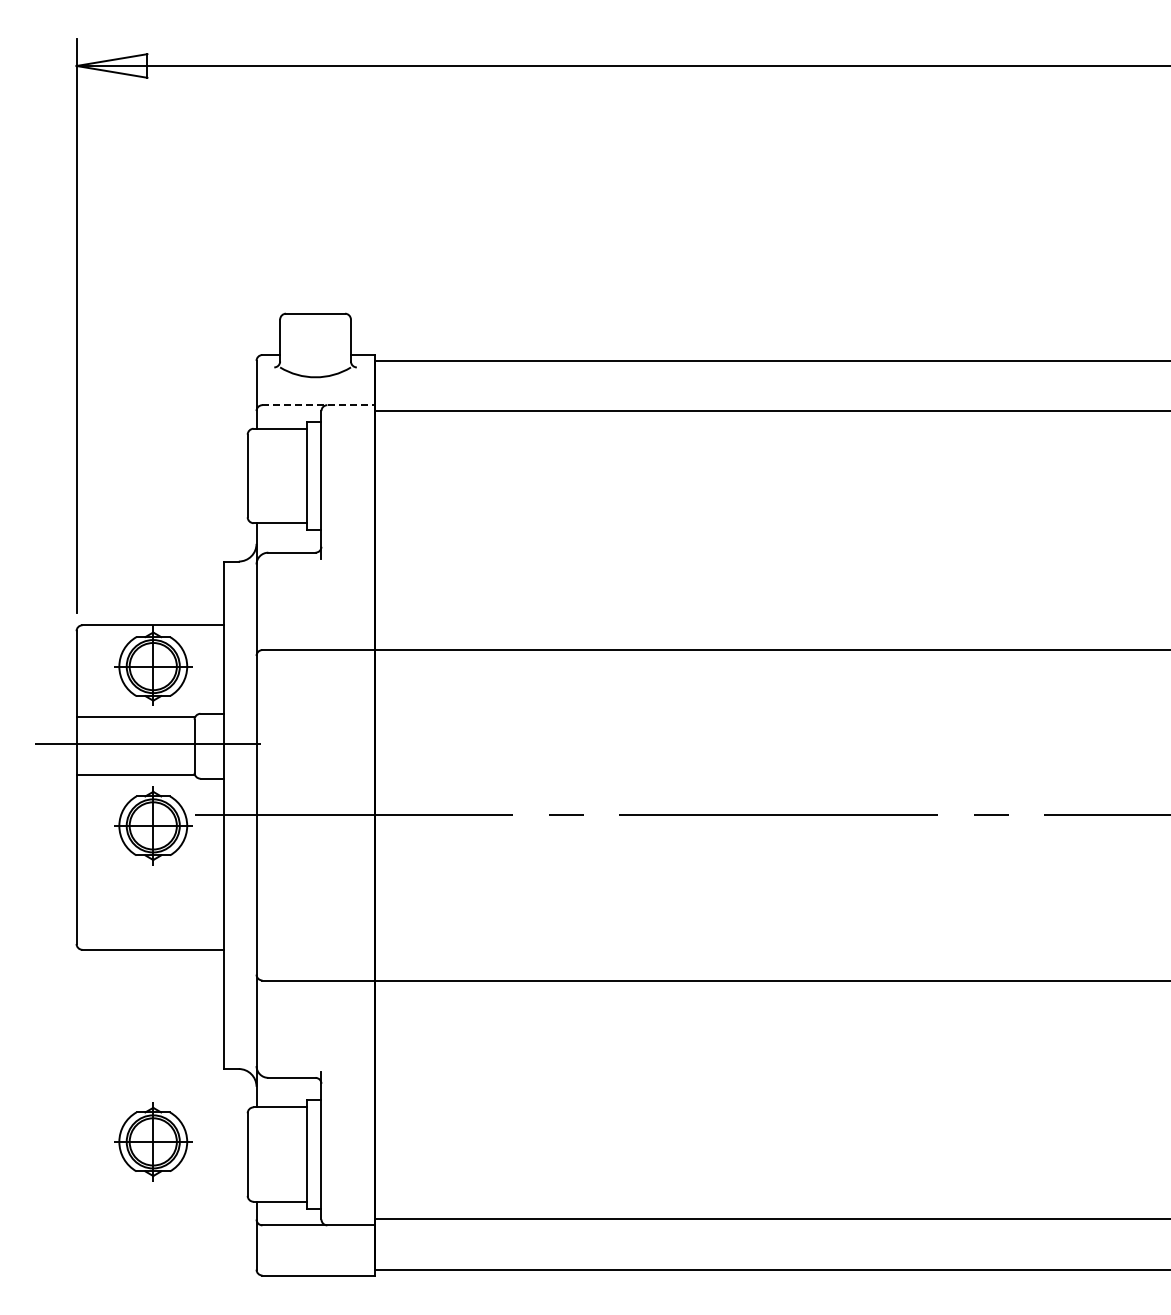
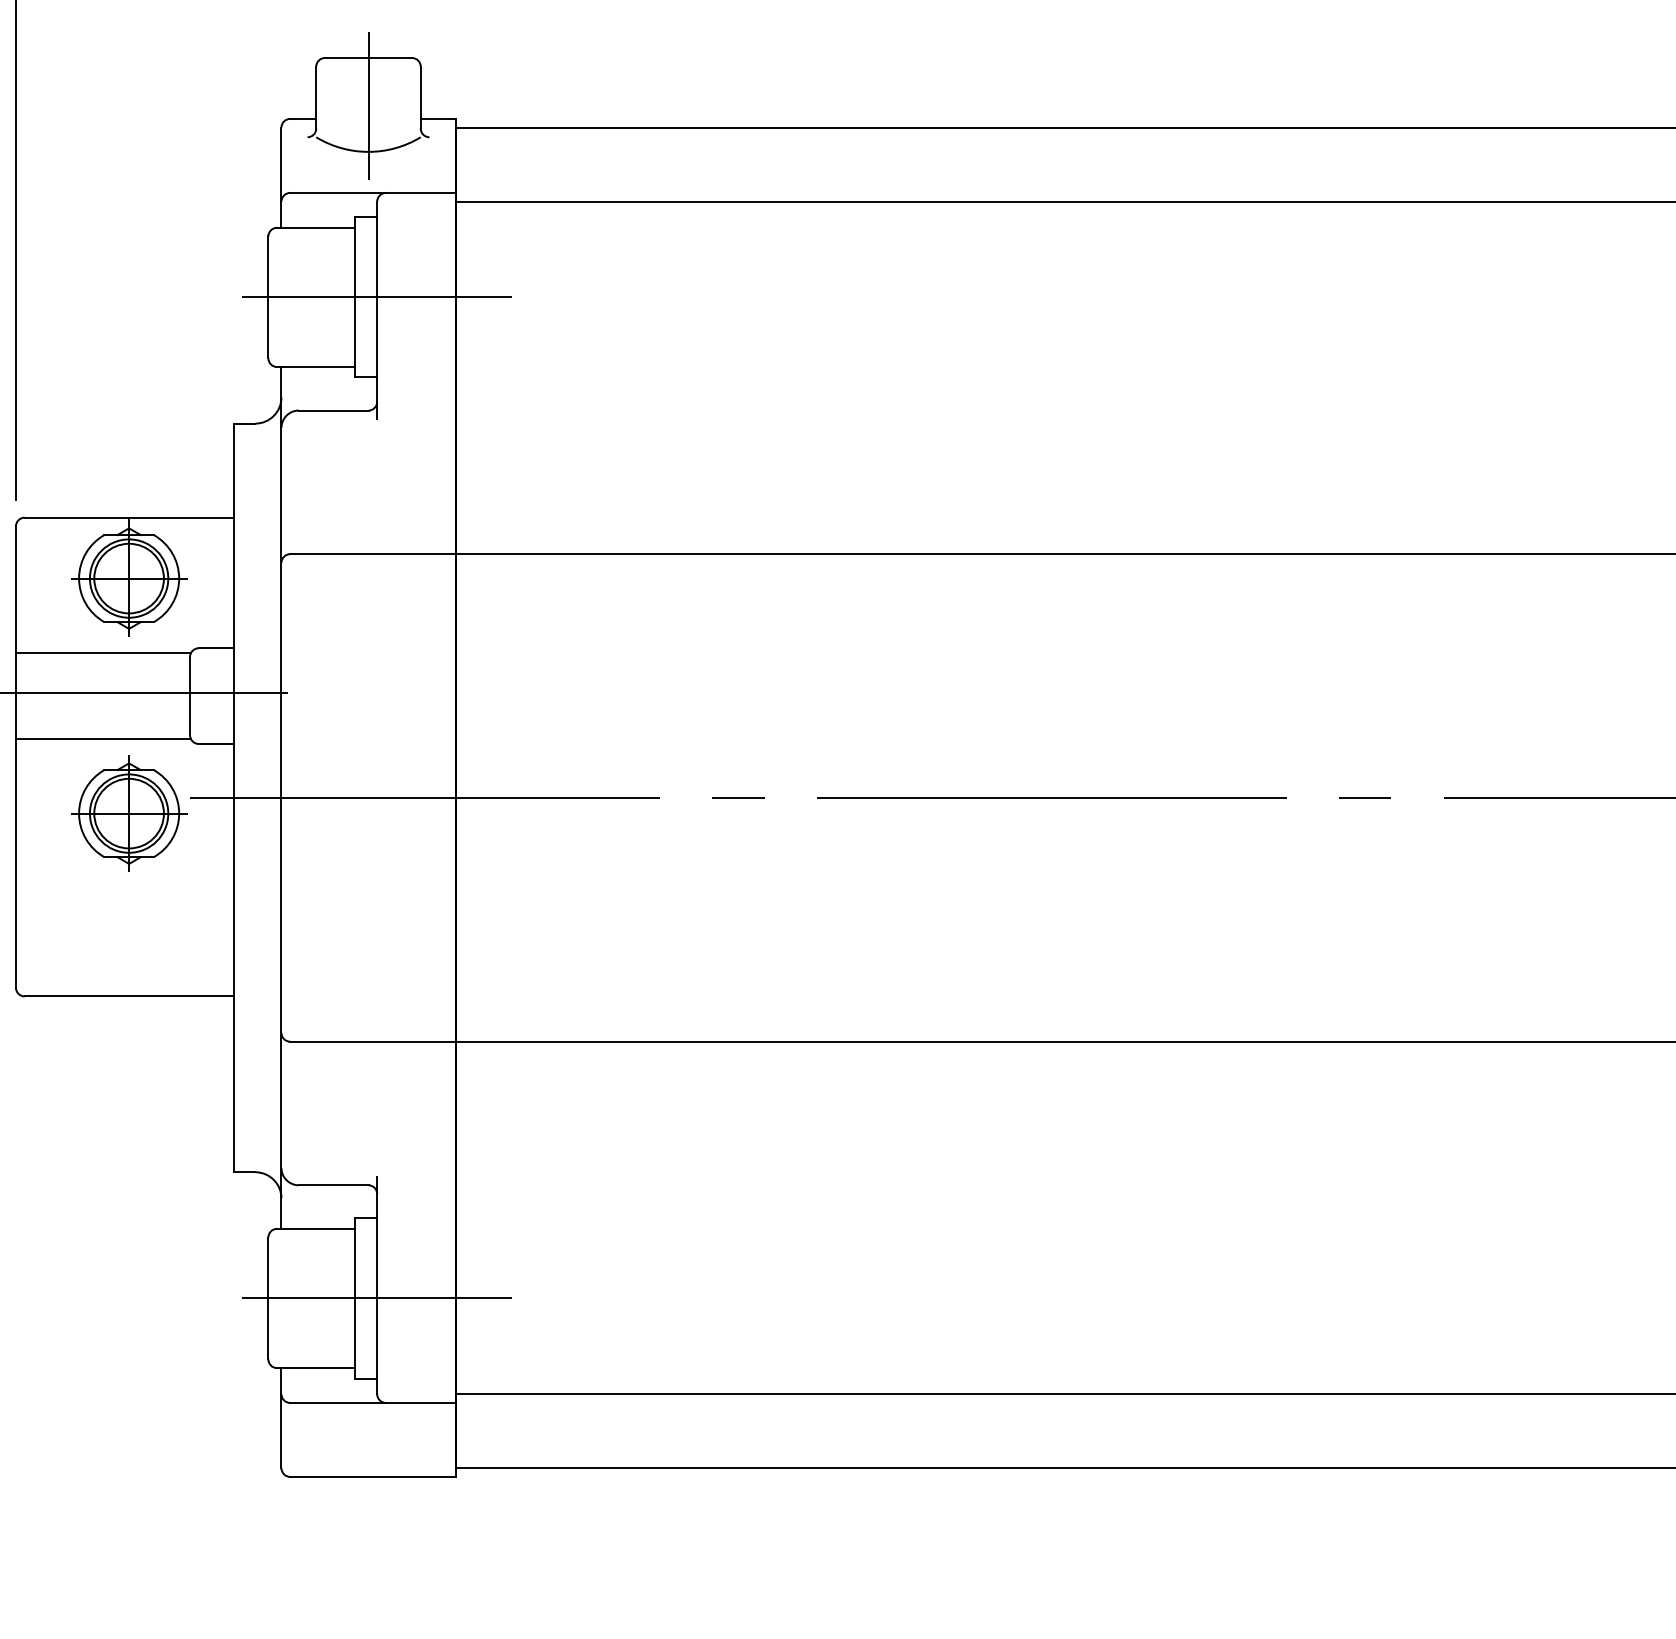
line: (315, 346) -> (368, 106), added
line: (319, 405) -> (374, 193), dashed -> solid
line: (321, 475) -> (377, 296), added
part: (153, 1141) -> (129, 1279), removed
line: (321, 1154) -> (377, 1298), added

